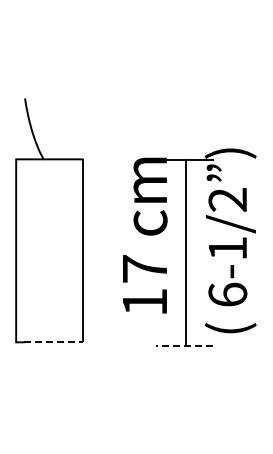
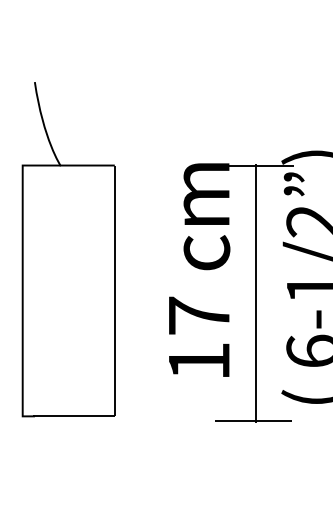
line: (53, 342) -> (73, 416), dashed -> solid
line: (184, 345) -> (253, 420), dashed -> solid

